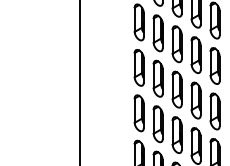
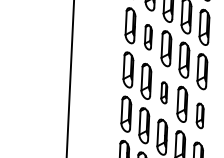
part: (157, 33) -> (147, 37), size x0.7
part: (176, 89) -> (163, 92), size x0.6
part: (214, 111) -> (199, 115), size x0.7

